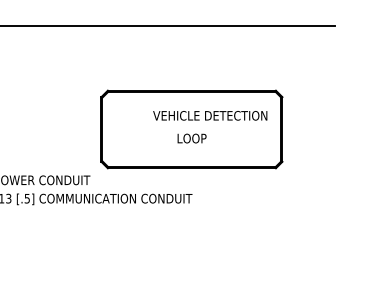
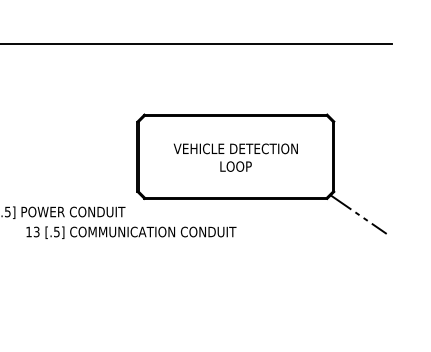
text: (209, 115) -> (235, 148), moved
line: (304, 182) -> (358, 214), added

